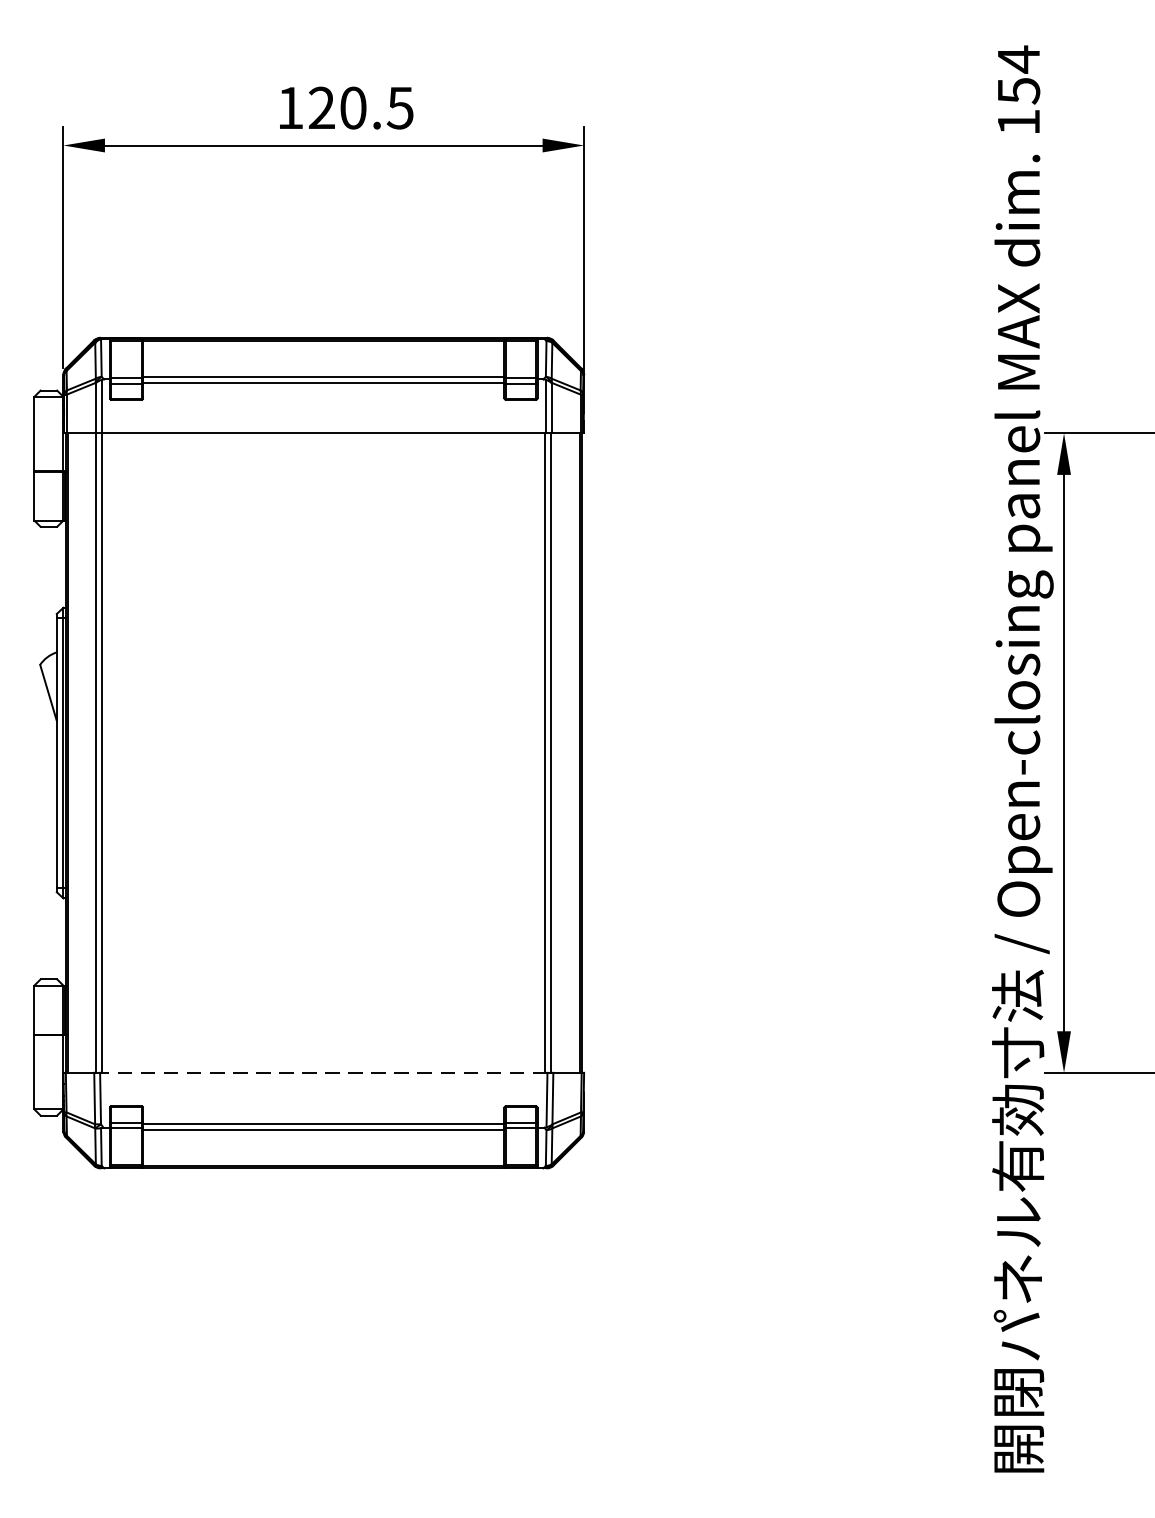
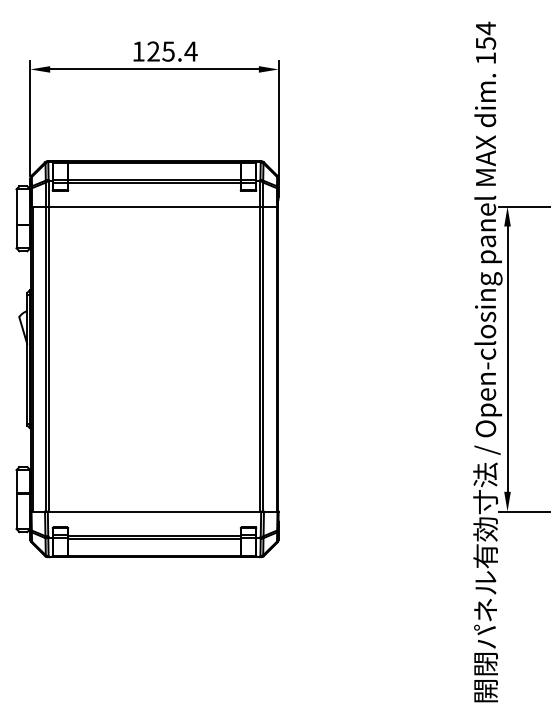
text: (376, 107) -> (179, 51), 120.5 -> 125.4
line: (323, 1072) -> (154, 511), dashed -> solid

